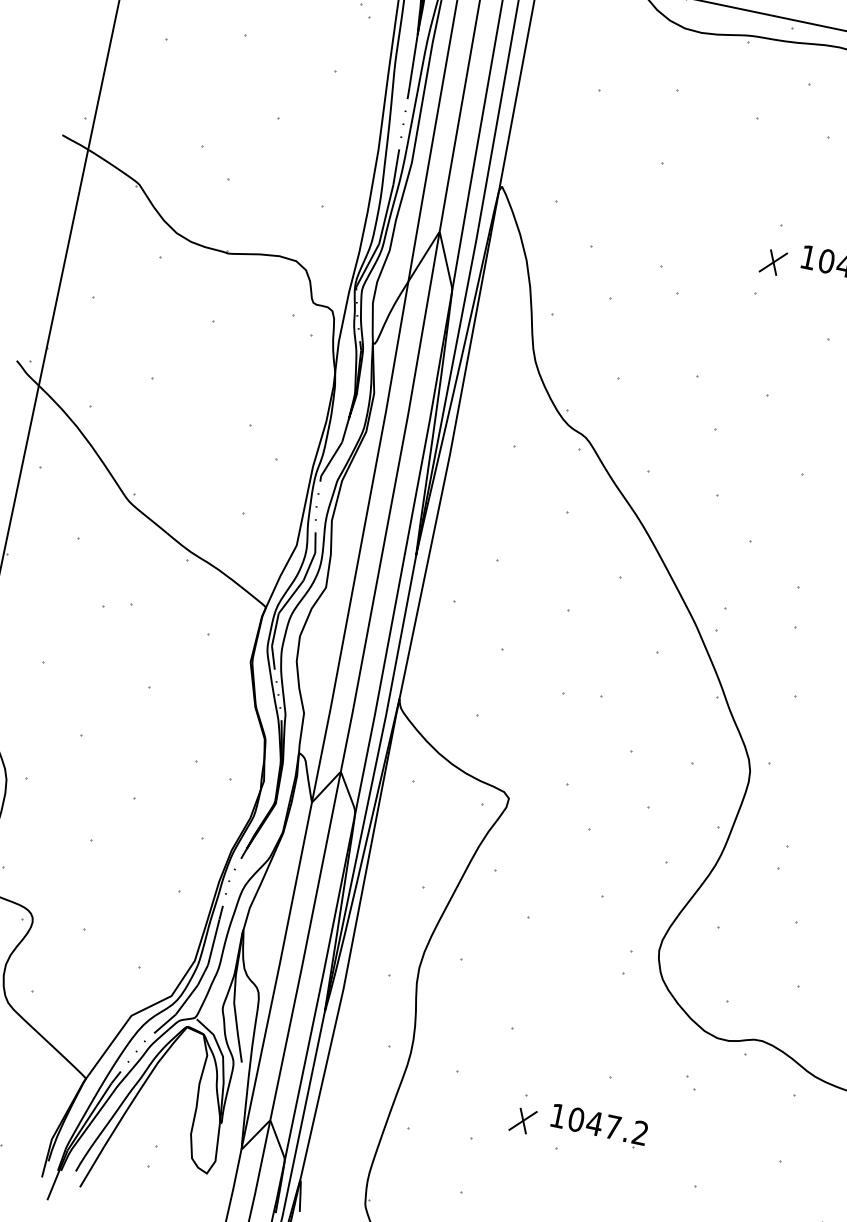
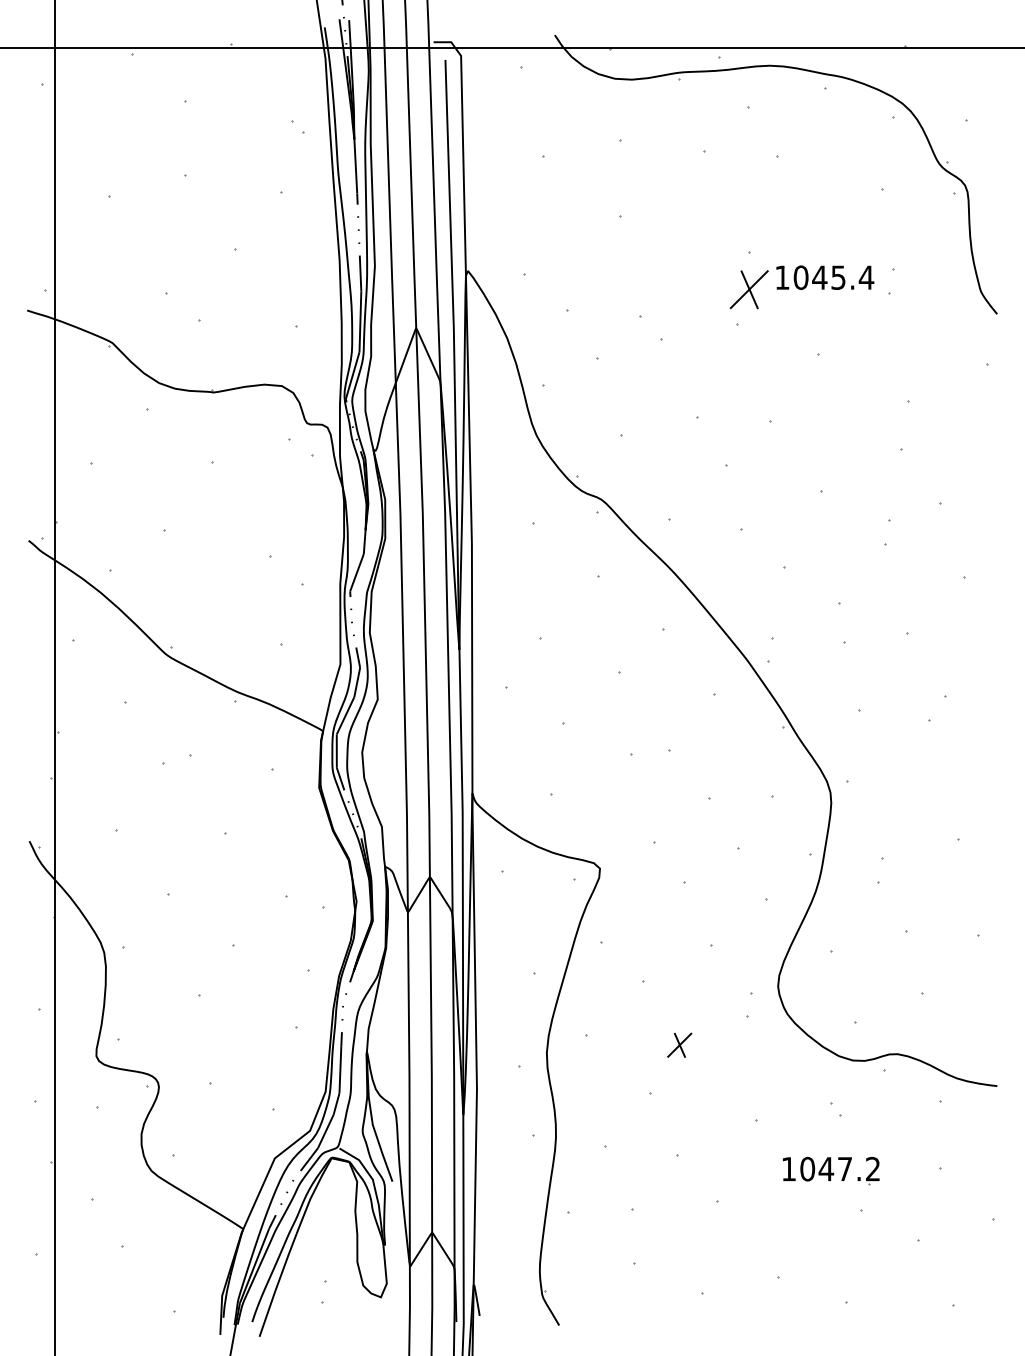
part: (772, 262) -> (748, 289), size x1.6
part: (523, 1120) -> (679, 1044), moved
part: (599, 1125) -> (831, 1170), moved

